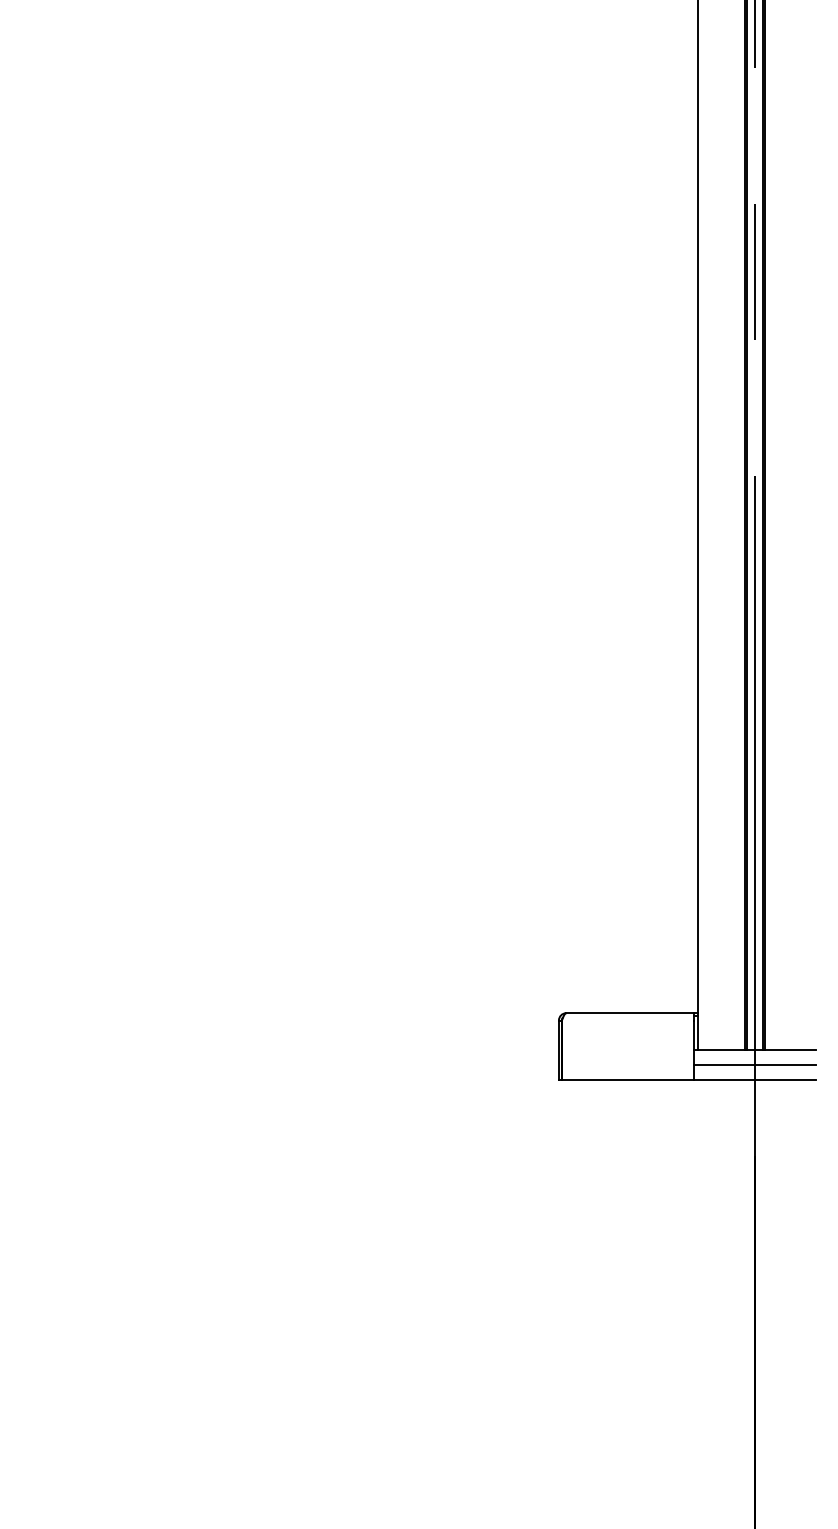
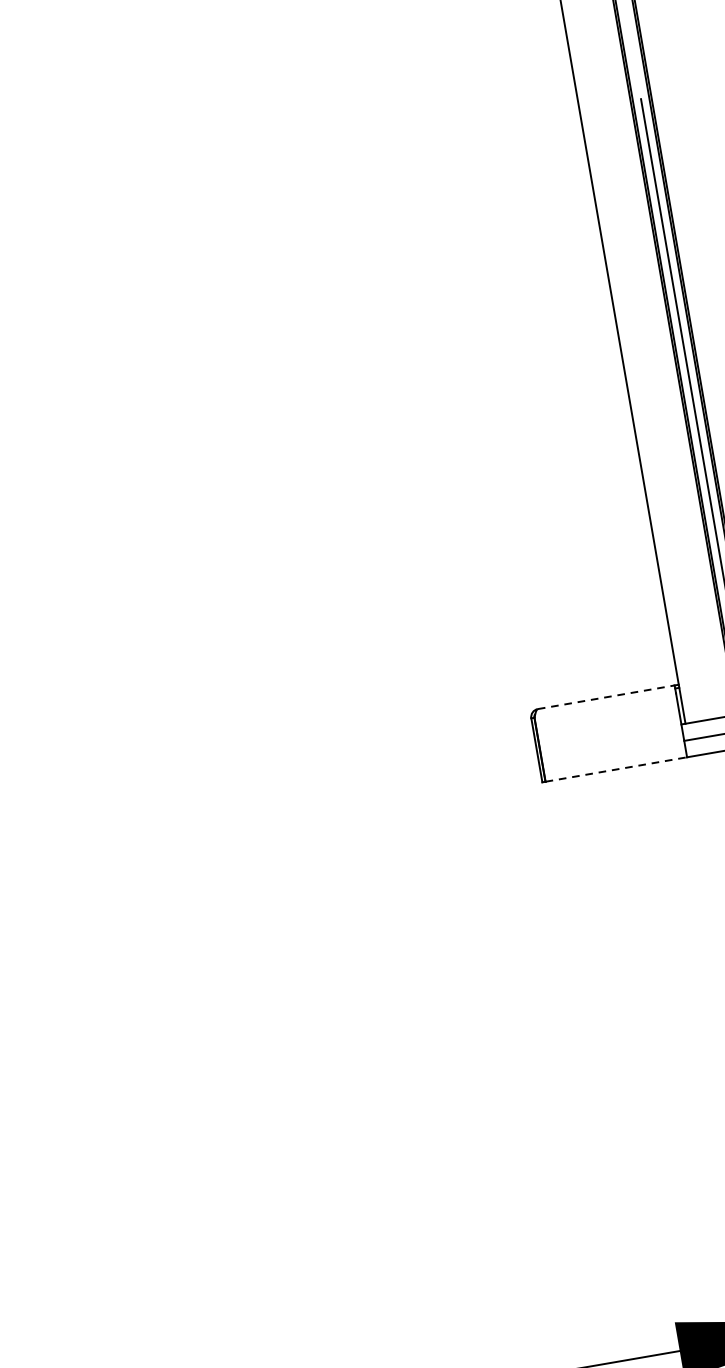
line: (630, 1013) -> (606, 697), solid -> dashed
line: (627, 1080) -> (616, 769), solid -> dashed

